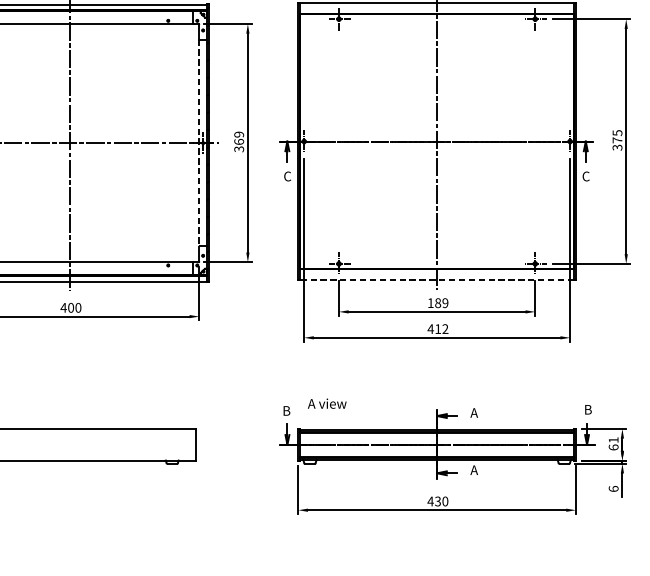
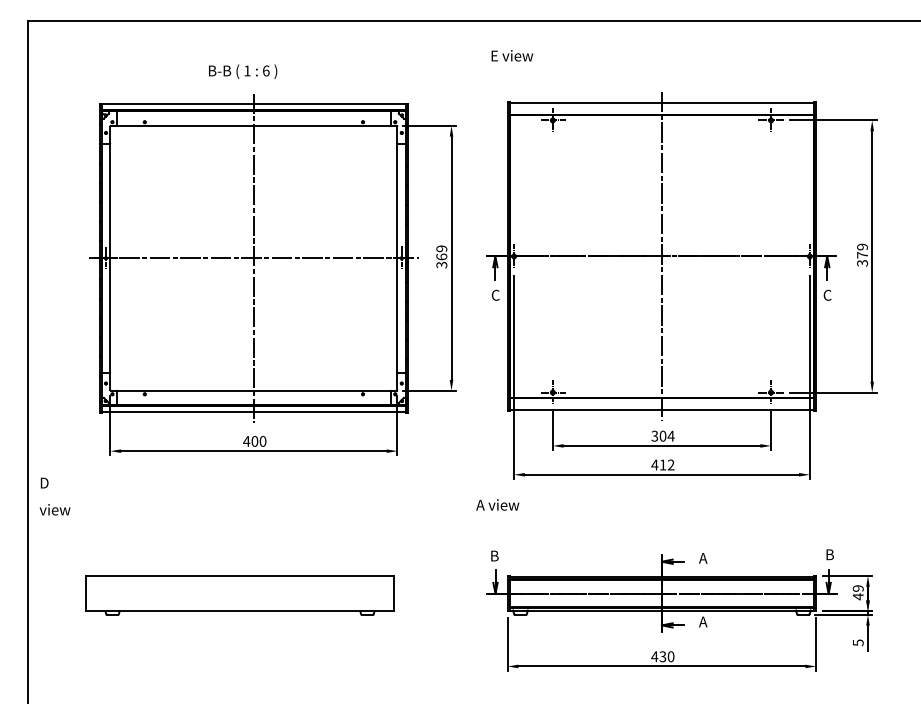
text: (617, 132) -> (862, 246), 375 -> 379
line: (199, 143) -> (397, 258), dashed -> solid
line: (436, 280) -> (661, 410), dashed -> solid
text: (437, 302) -> (662, 435), 189 -> 304
text: (327, 403) -> (497, 504), moved
text: (612, 443) -> (857, 592), 61 -> 49
text: (612, 488) -> (857, 642), 6 -> 5

